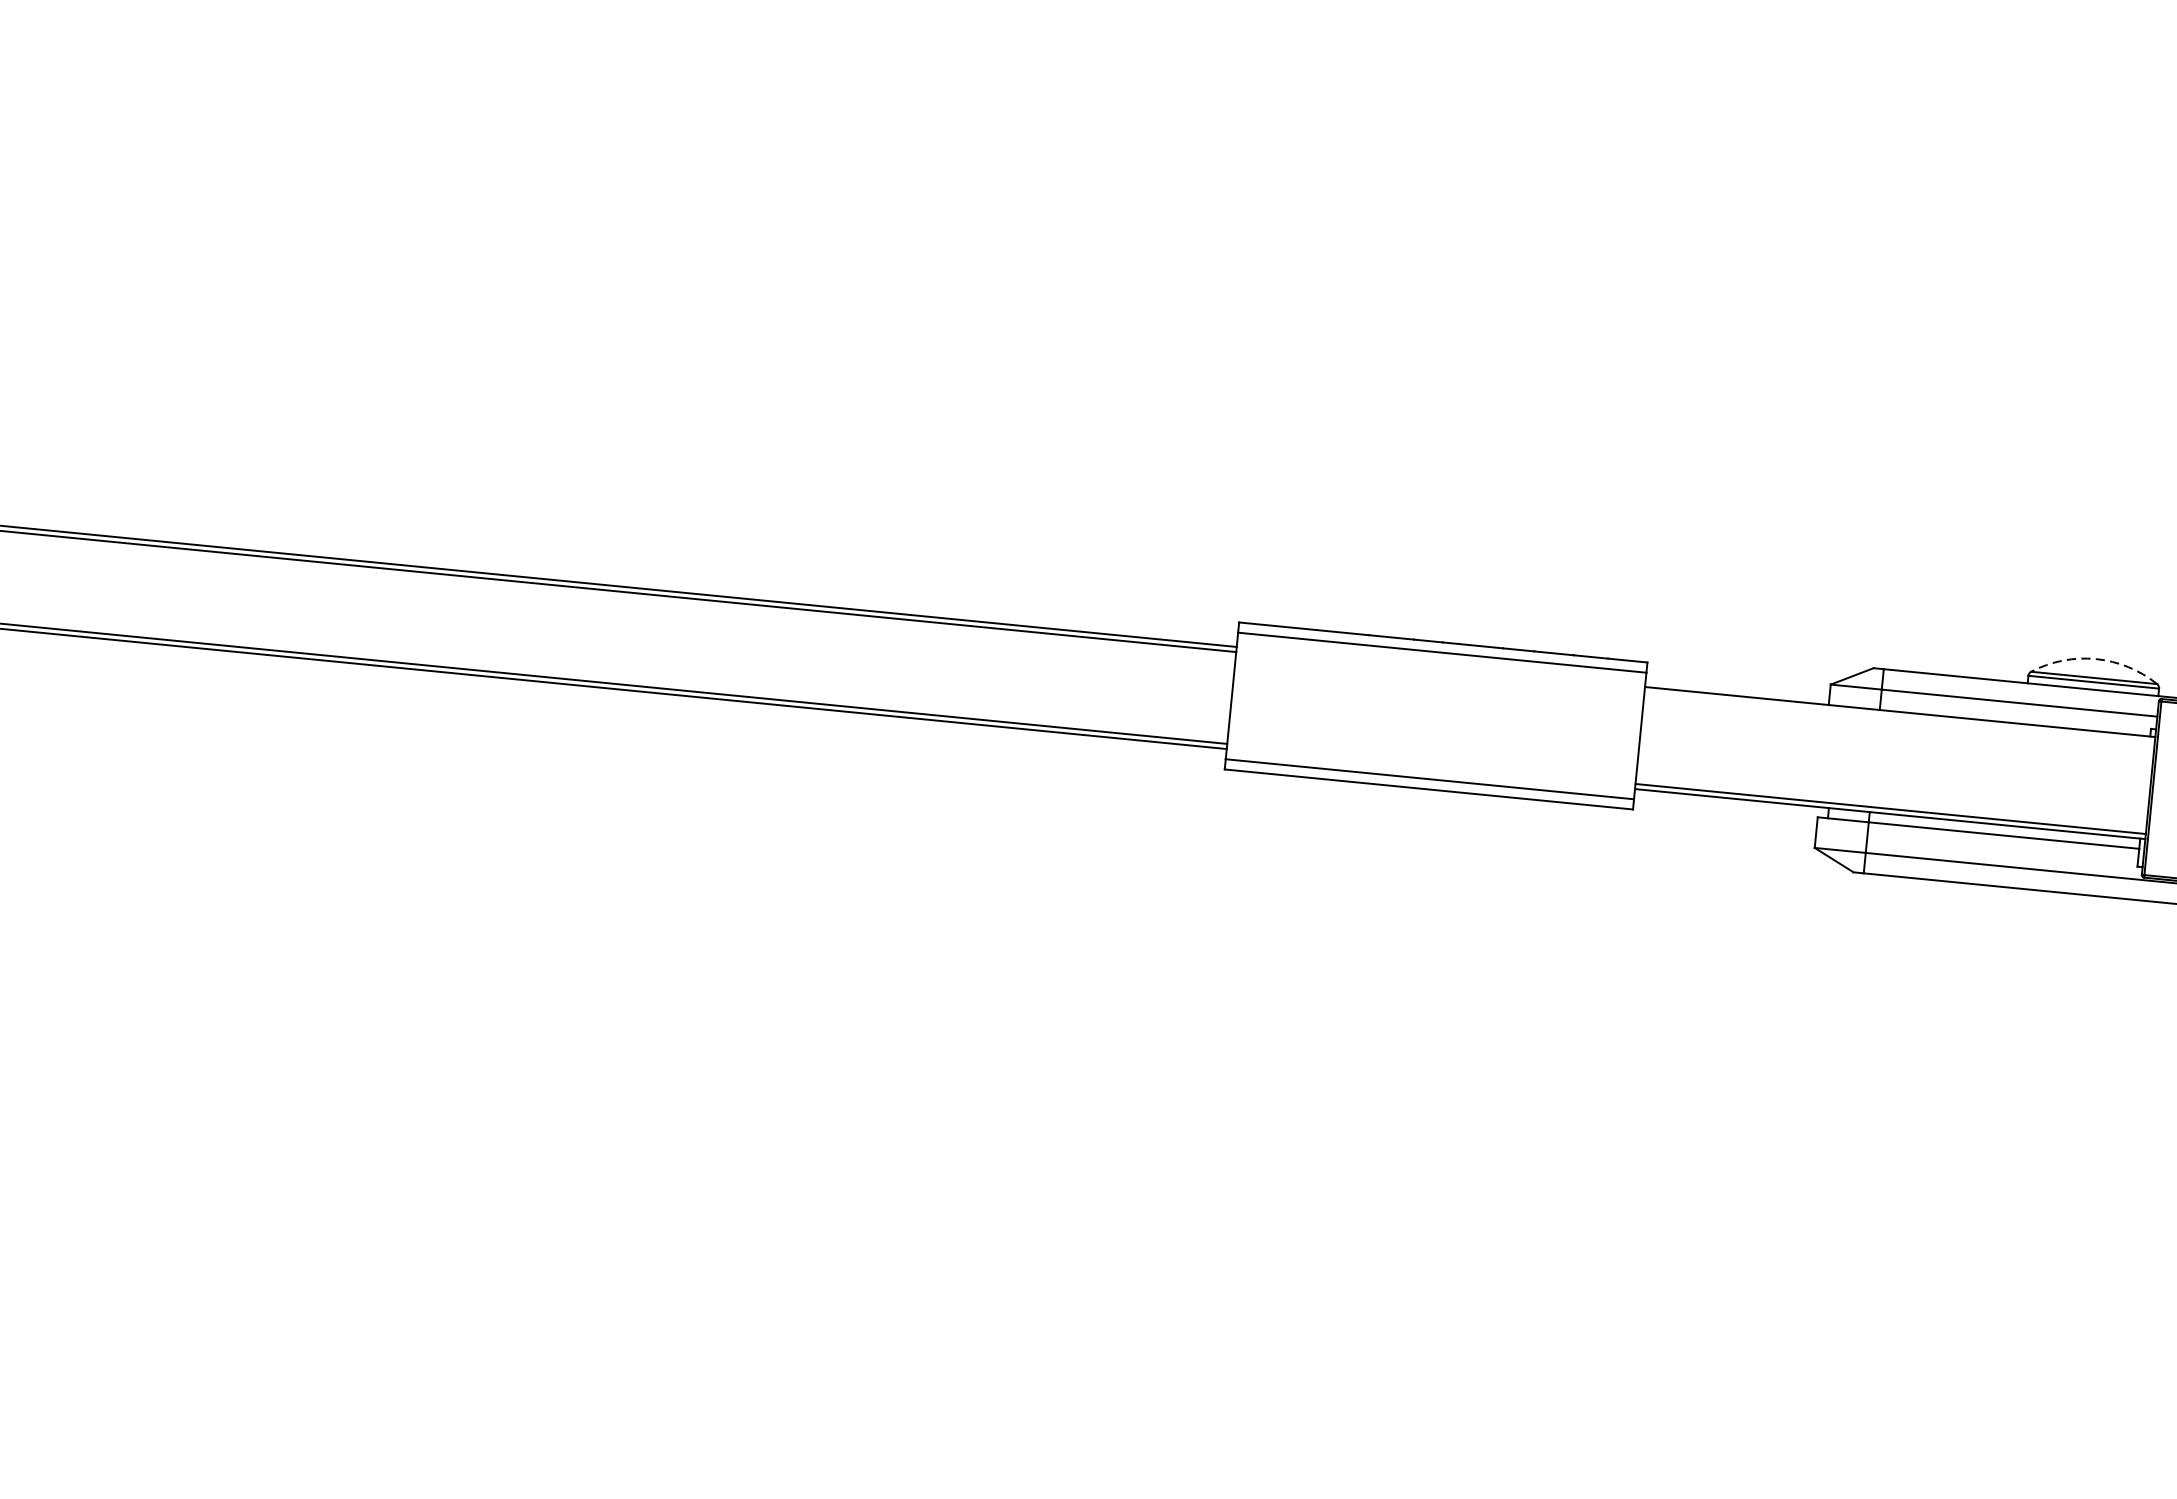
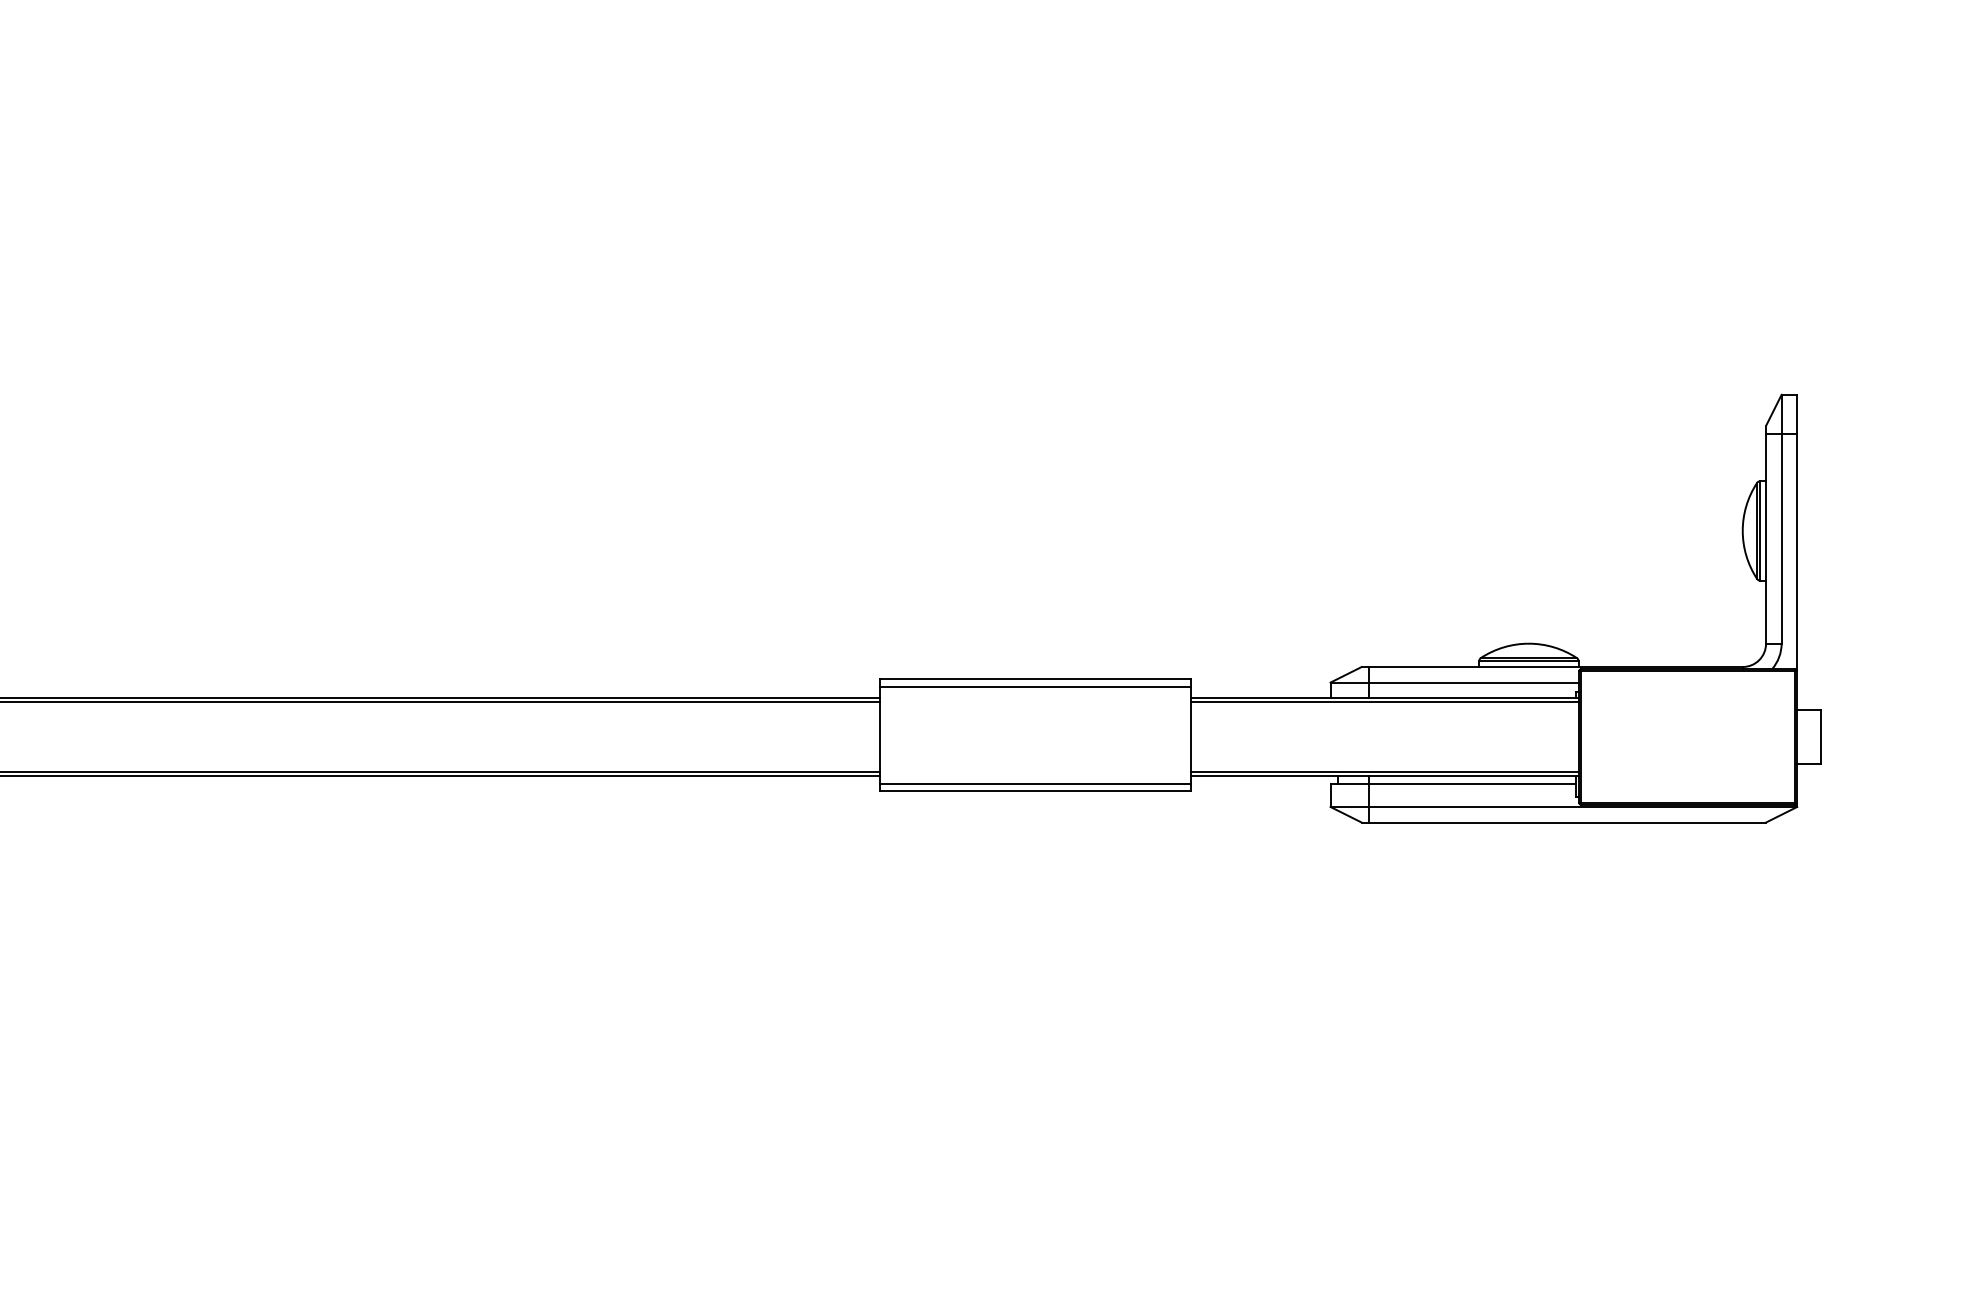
arc: (2095, 658) -> (1528, 643), dashed -> solid
line: (1898, 717) -> (1384, 702), added

